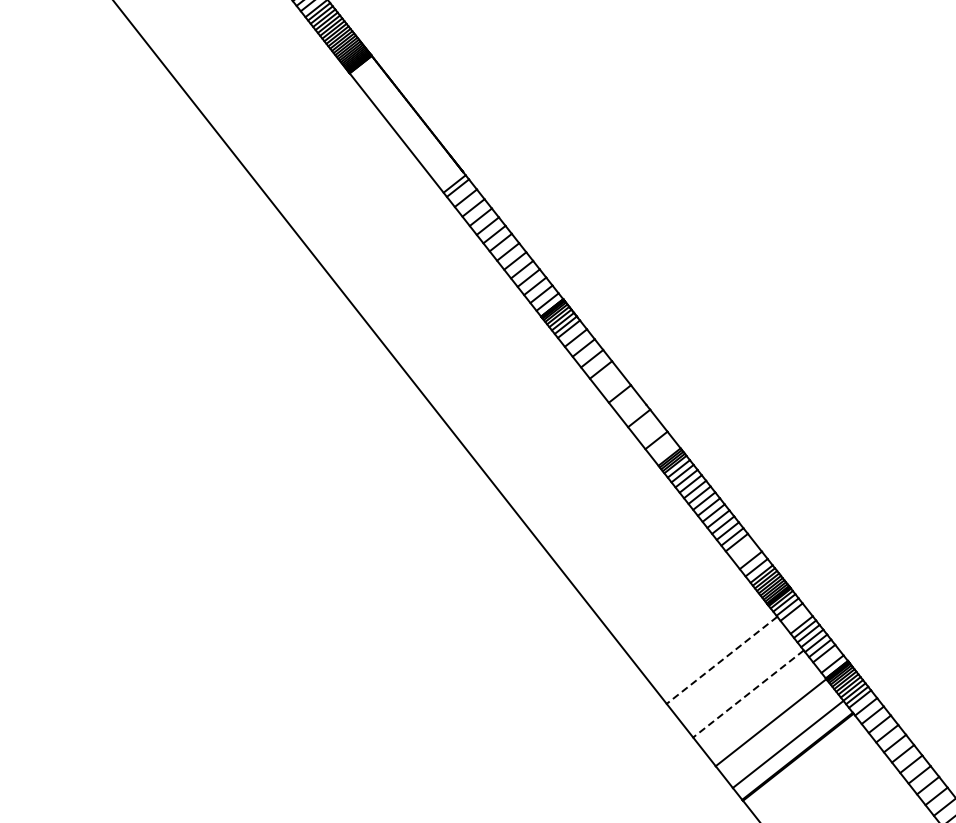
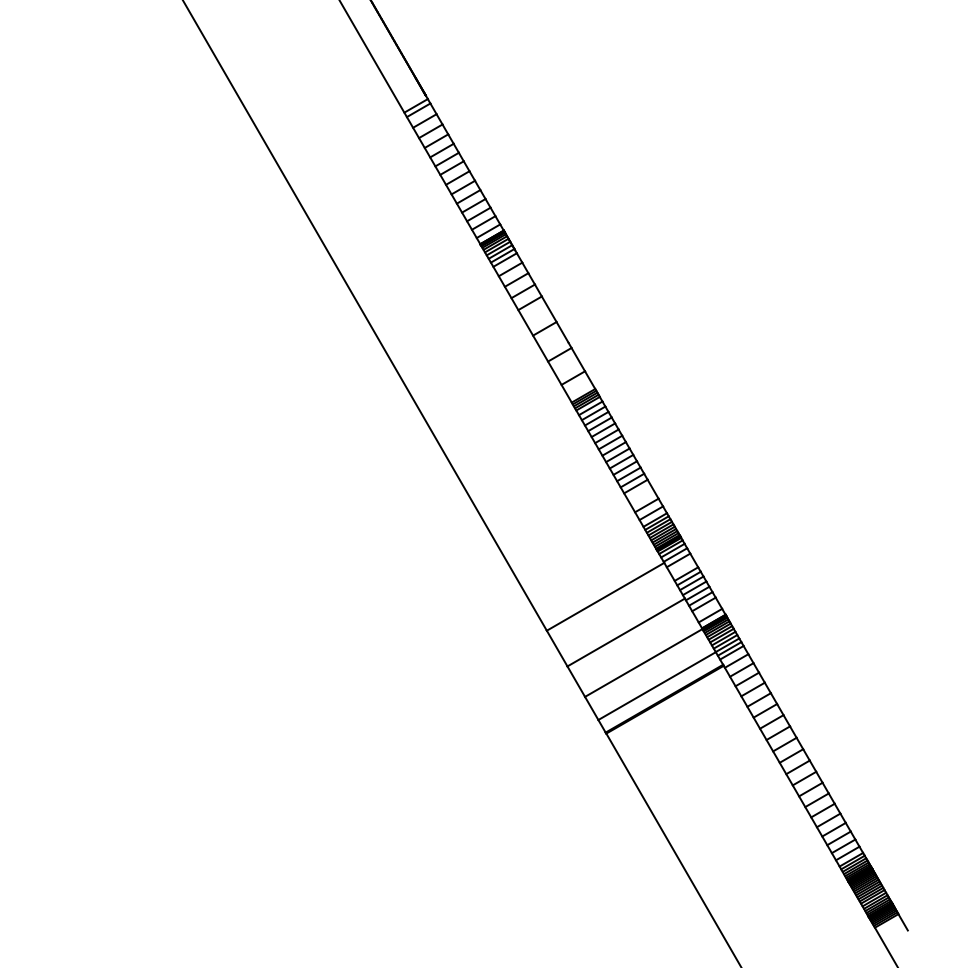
line: (721, 660) -> (605, 596), dashed -> solid
line: (748, 693) -> (626, 632), dashed -> solid

